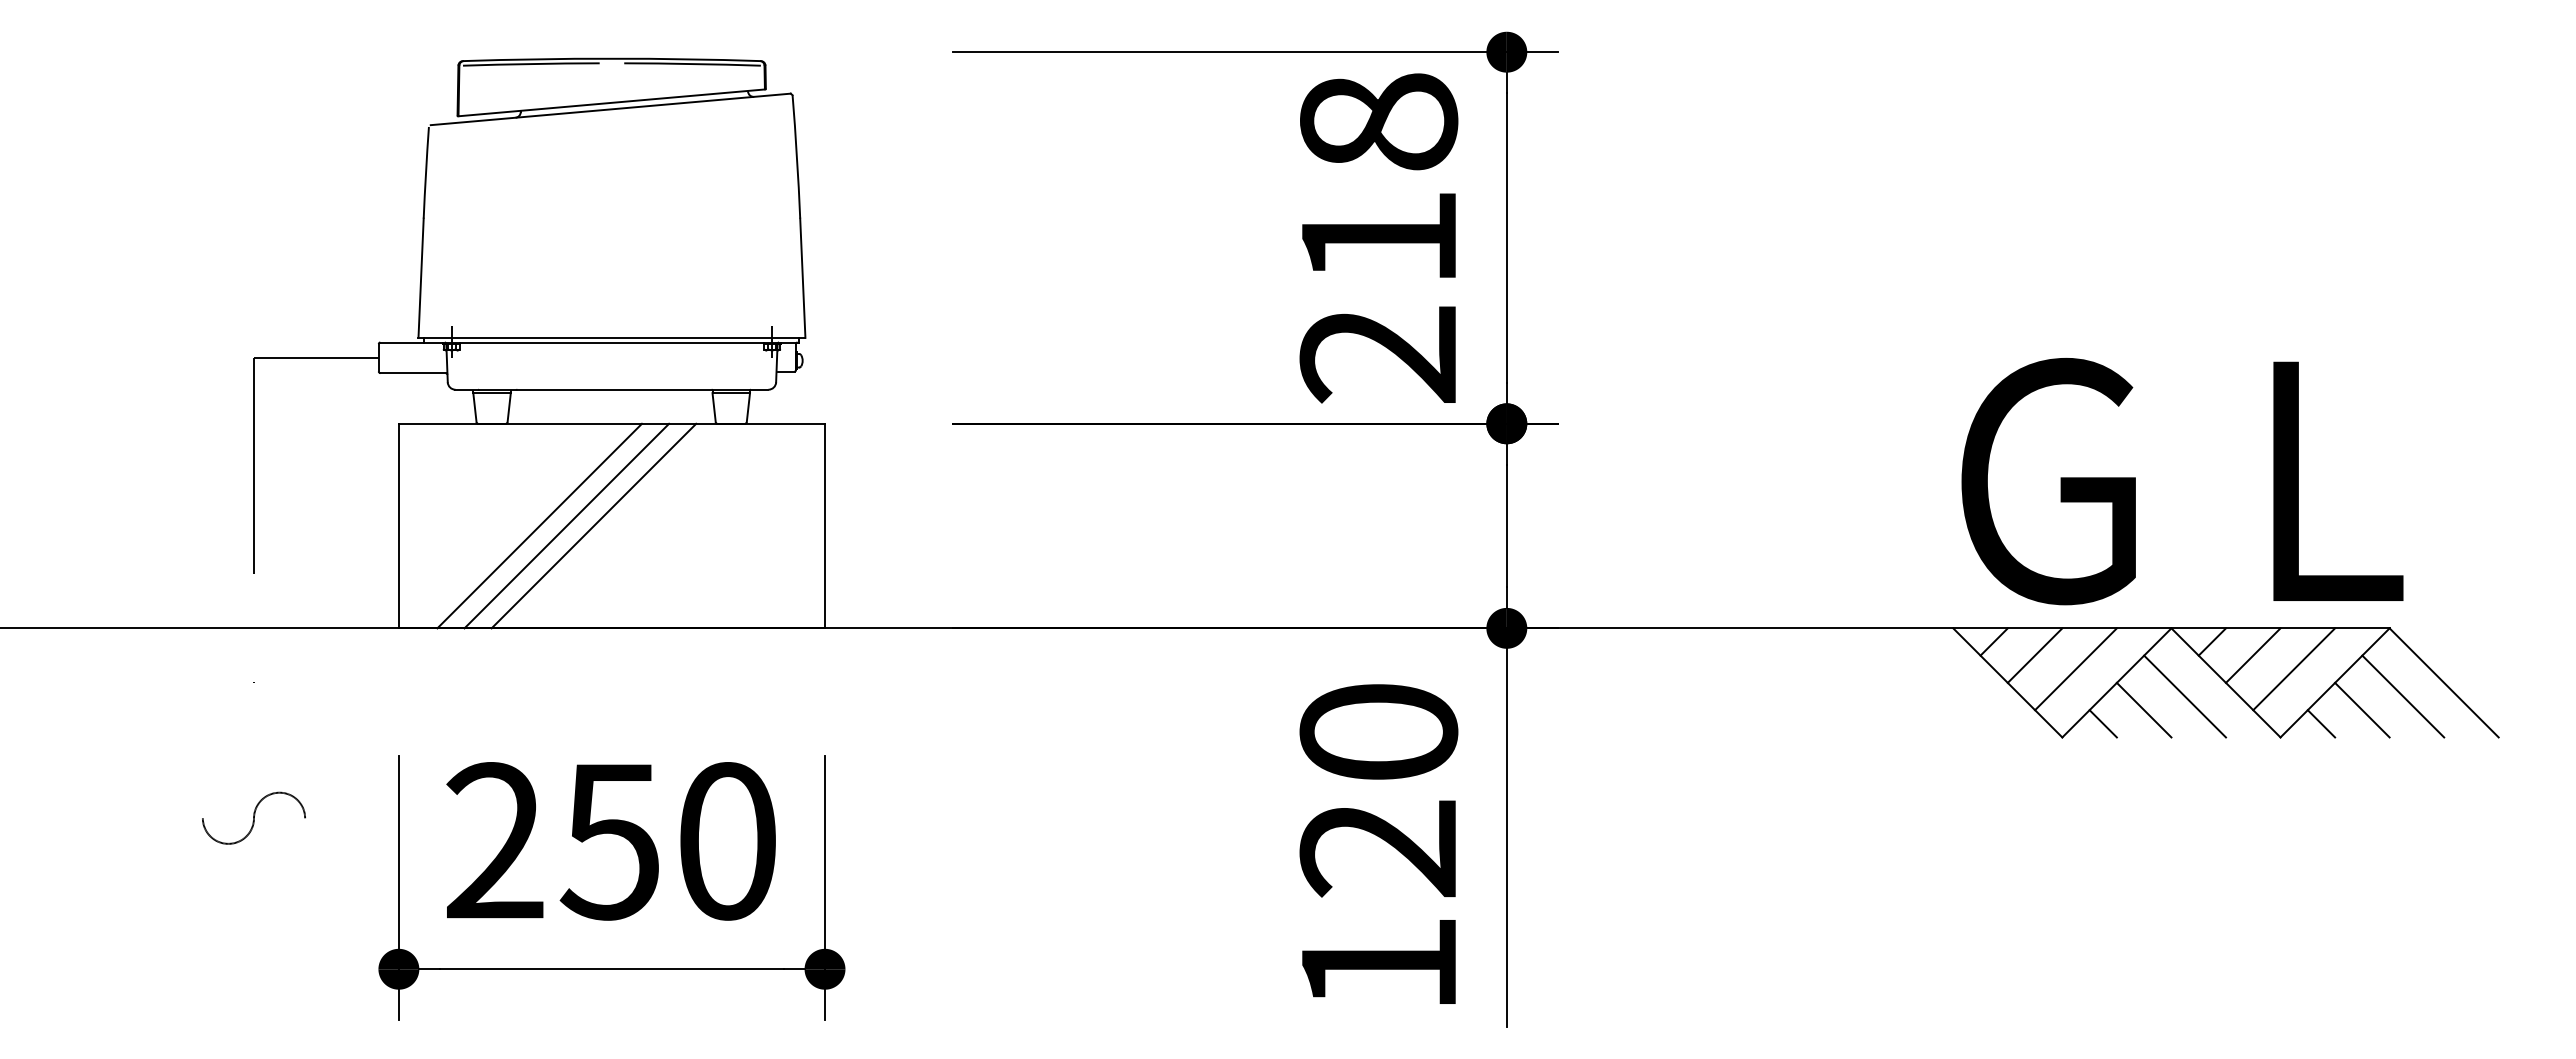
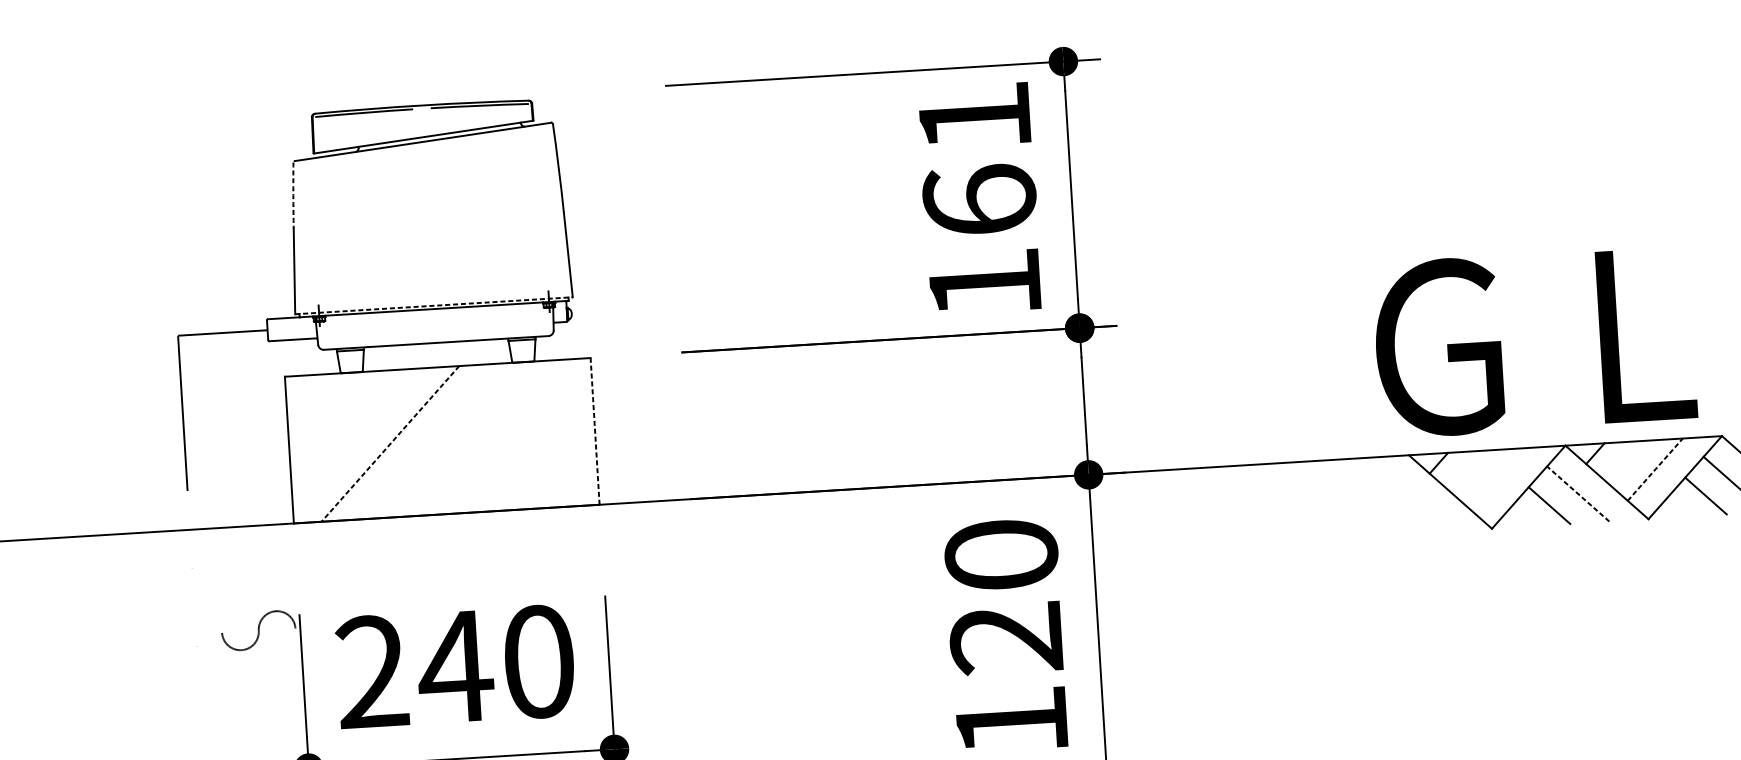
arc: (426, 172) -> (293, 195), solid -> dashed
text: (1378, 238) -> (979, 200), 218 -> 161
line: (612, 337) -> (434, 305), solid -> dashed
text: (2182, 481) -> (1534, 341), moved
line: (566, 525) -> (409, 442), removed
line: (593, 525) -> (428, 441), removed
line: (825, 525) -> (595, 430), solid -> dashed
line: (539, 526) -> (390, 444), solid -> dashed
line: (2034, 655) -> (1468, 471), removed
line: (2252, 655) -> (1624, 461), removed
line: (2075, 669) -> (1498, 479), removed
line: (2294, 669) -> (1655, 469), solid -> dashed
line: (2185, 696) -> (1578, 493), solid -> dashed
line: (2102, 723) -> (1520, 516), removed
line: (2321, 723) -> (1677, 507), removed
part: (253, 817) -> (258, 630), moved
text: (610, 842) -> (455, 667), 250 -> 240

